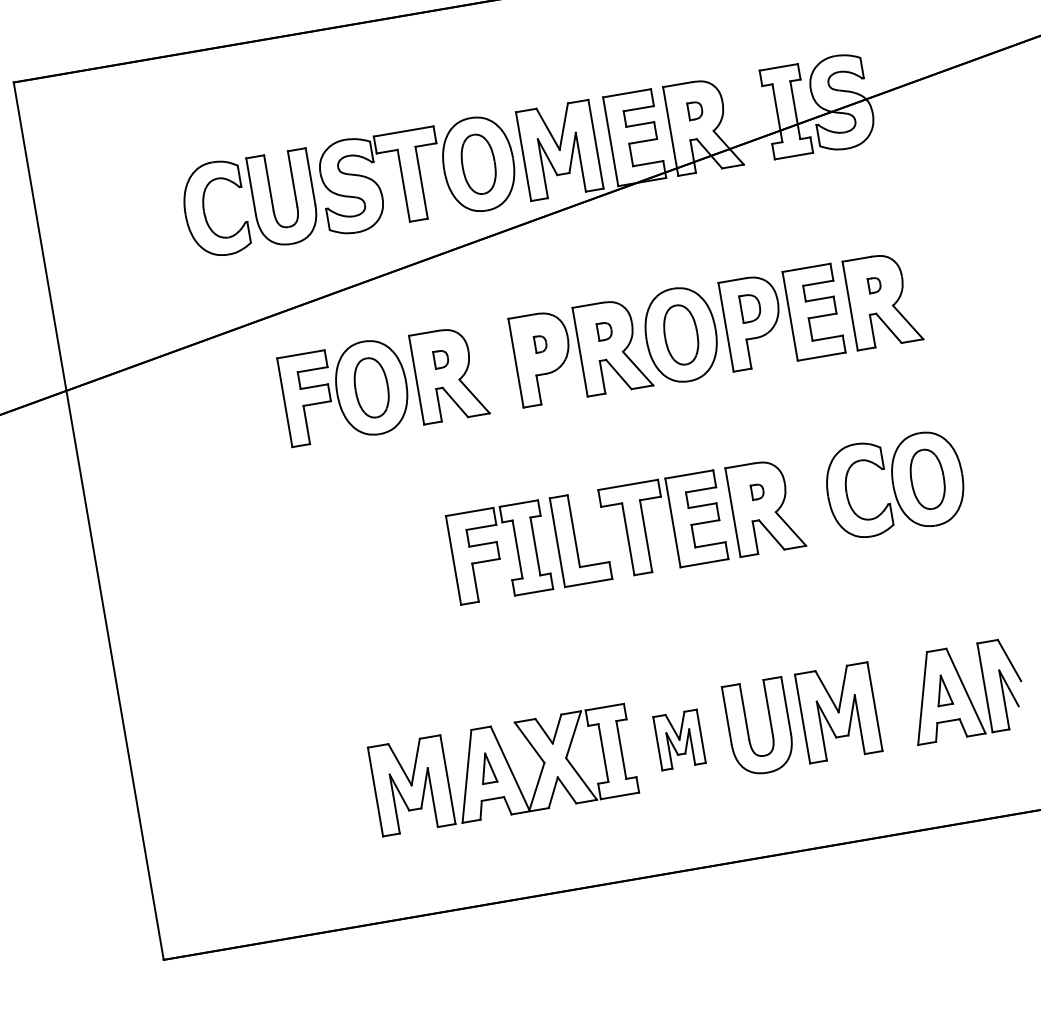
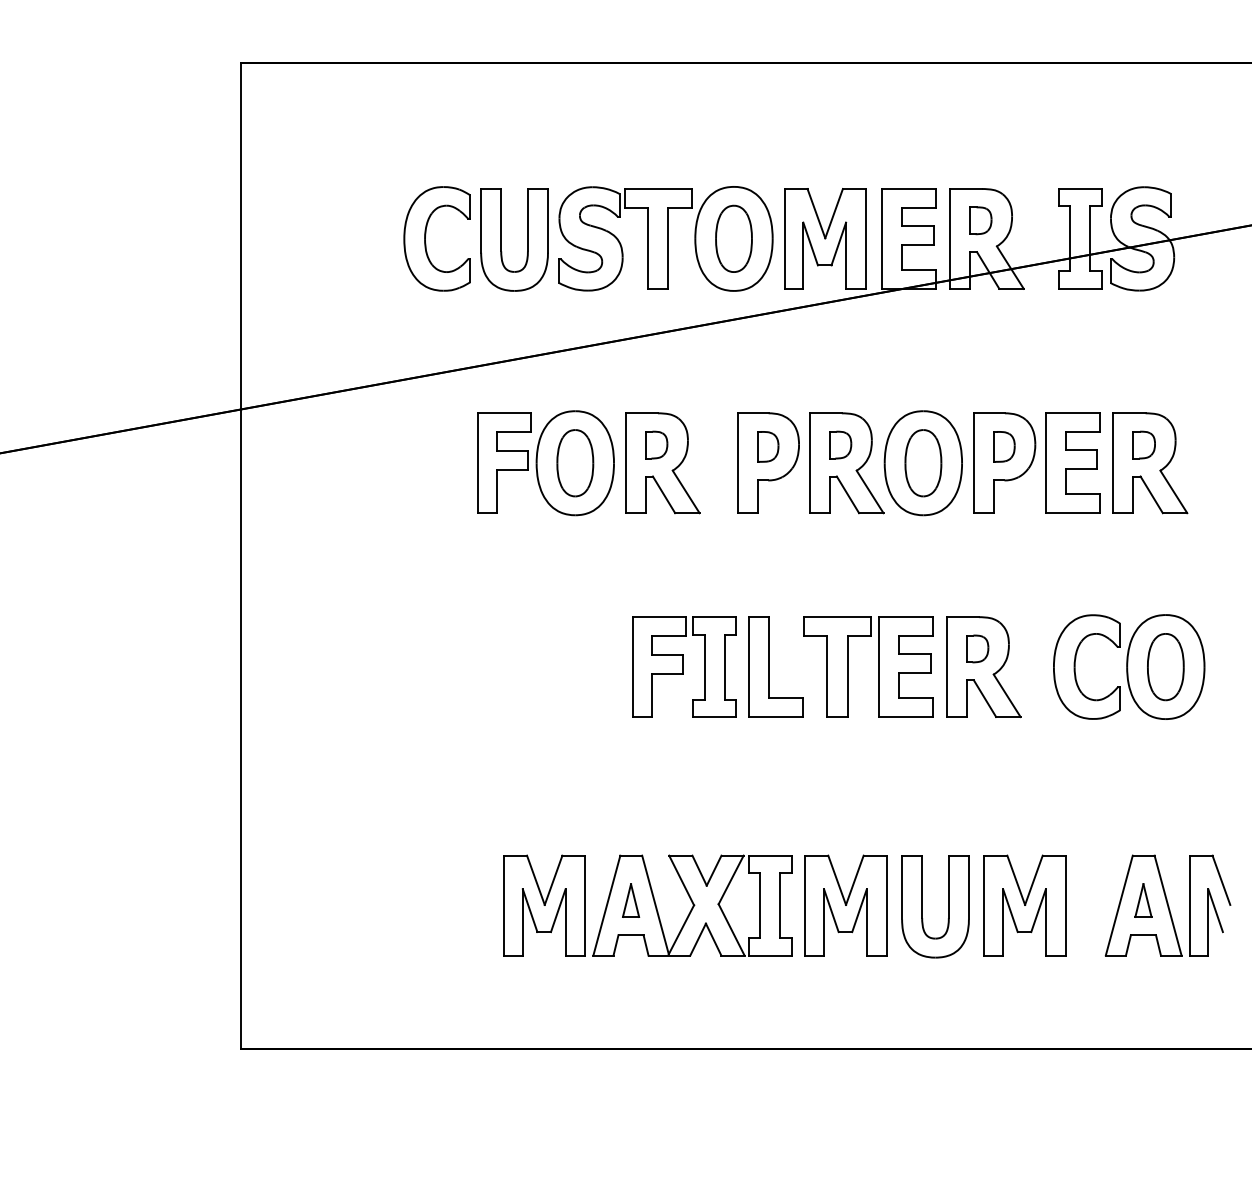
part: (695, 110) -> (980, 220), size x1.43
part: (874, 284) -> (1143, 444), size x1.67
part: (604, 330) -> (840, 444), size x1.43
part: (540, 343) -> (768, 446), size x1.67
part: (441, 358) -> (656, 444), size x1.43
part: (757, 491) -> (977, 648), size x1.67
part: (679, 740) -> (845, 905), size x1.67

